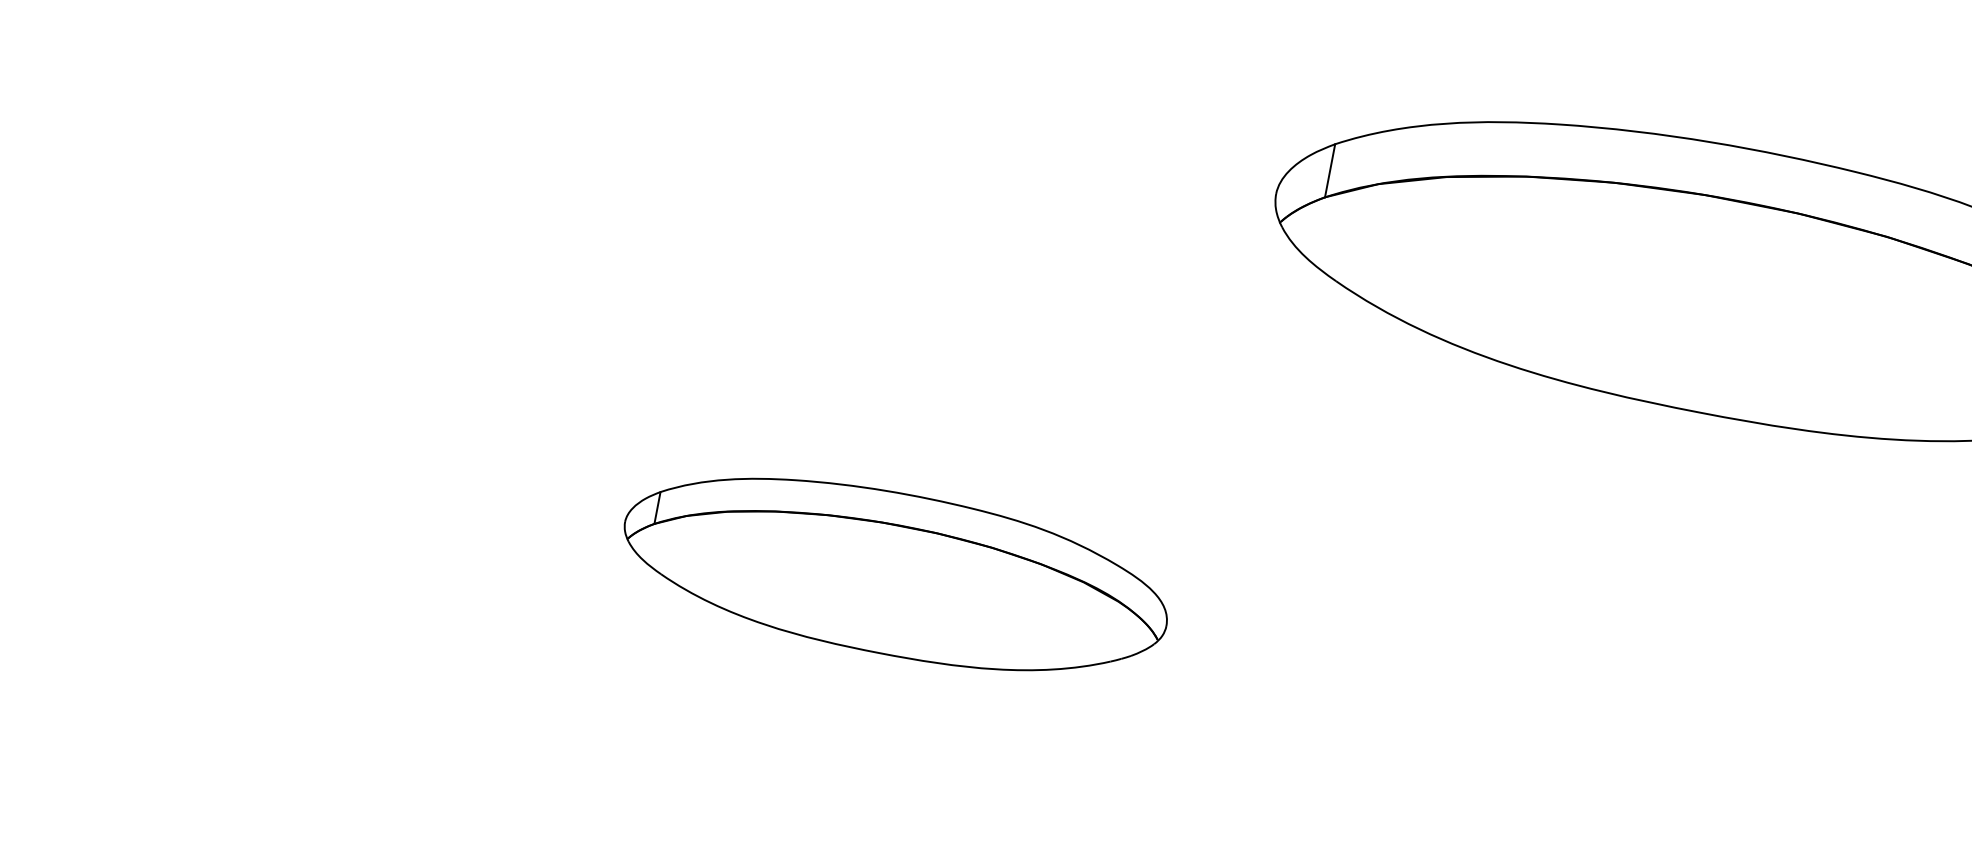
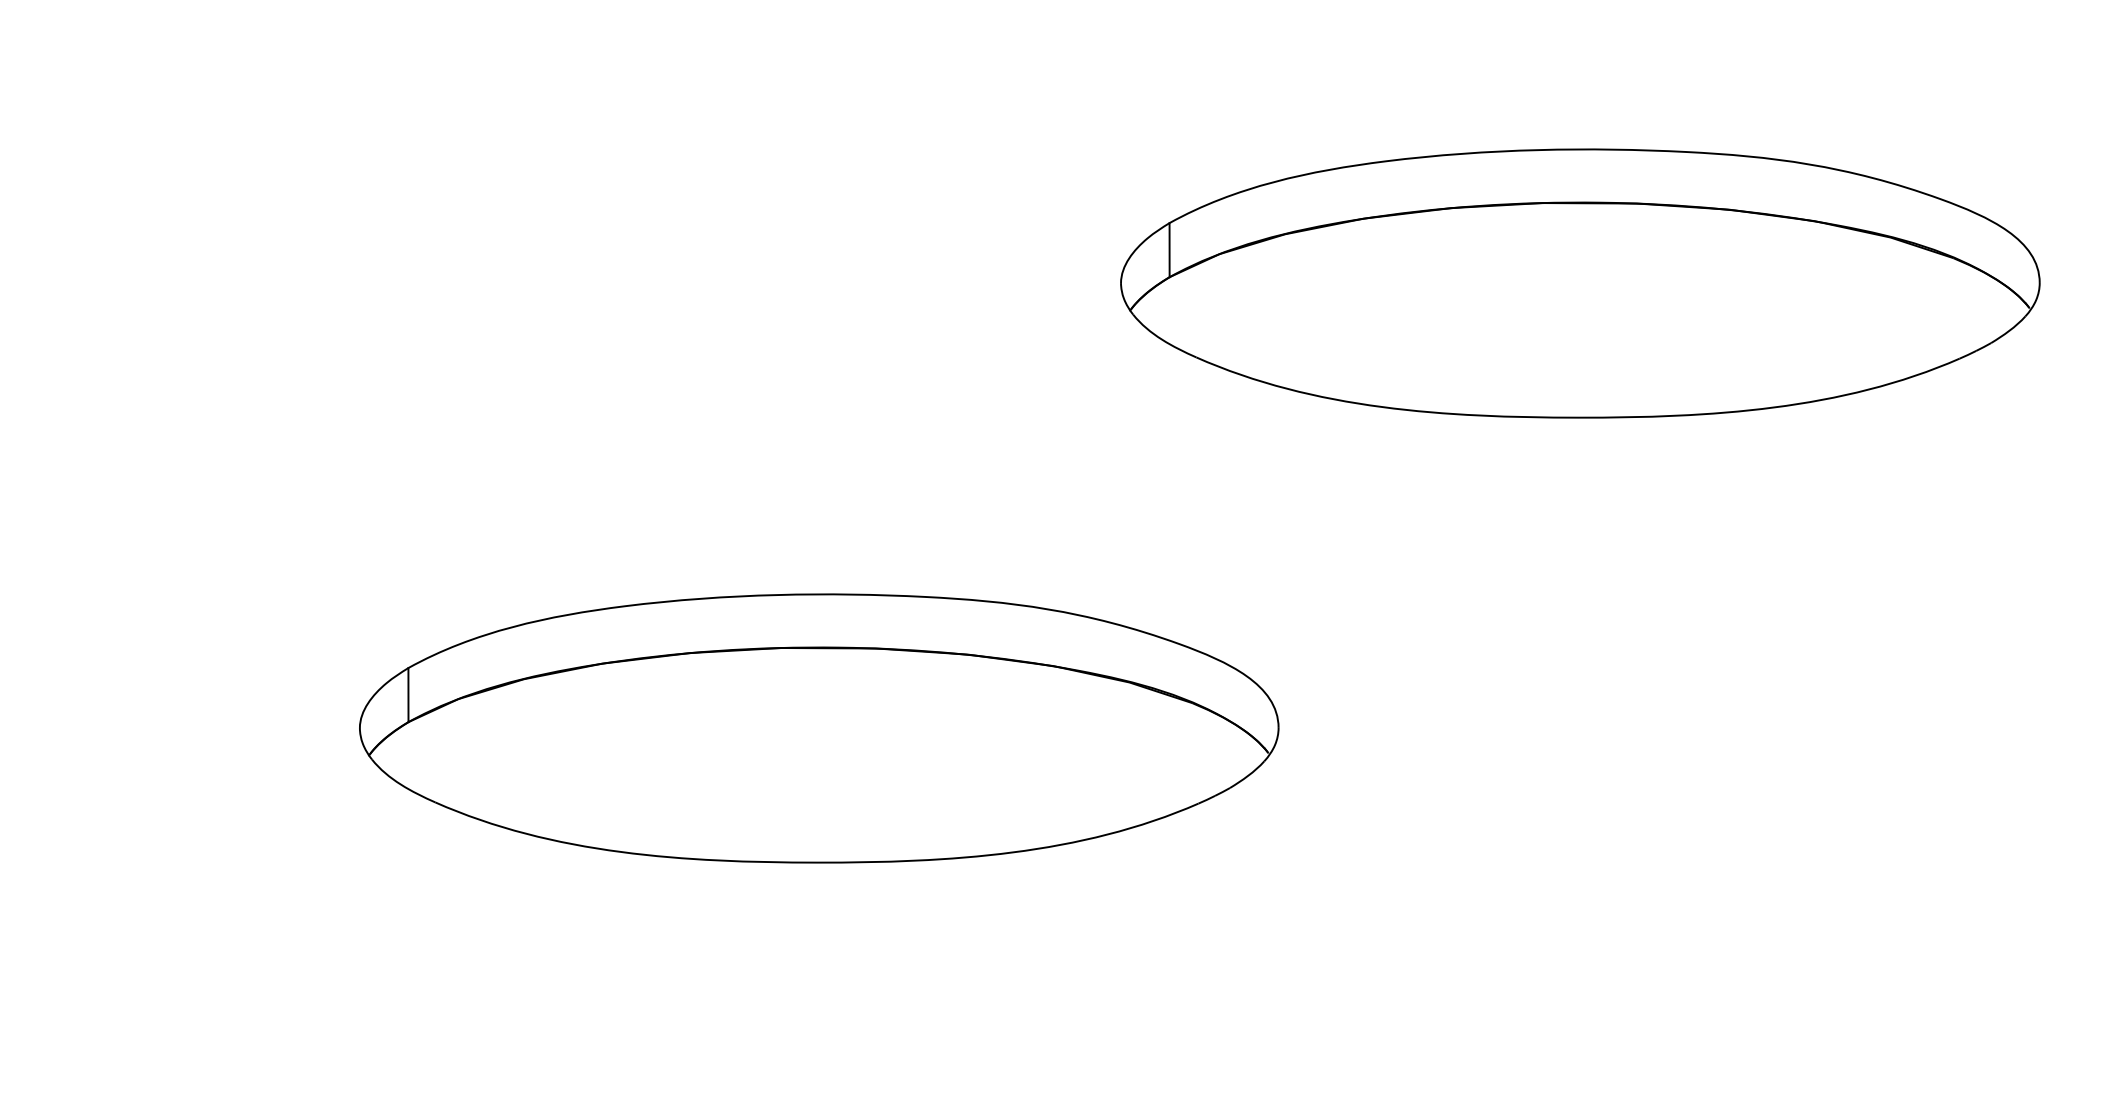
part: (895, 574) -> (819, 728), size x1.67

